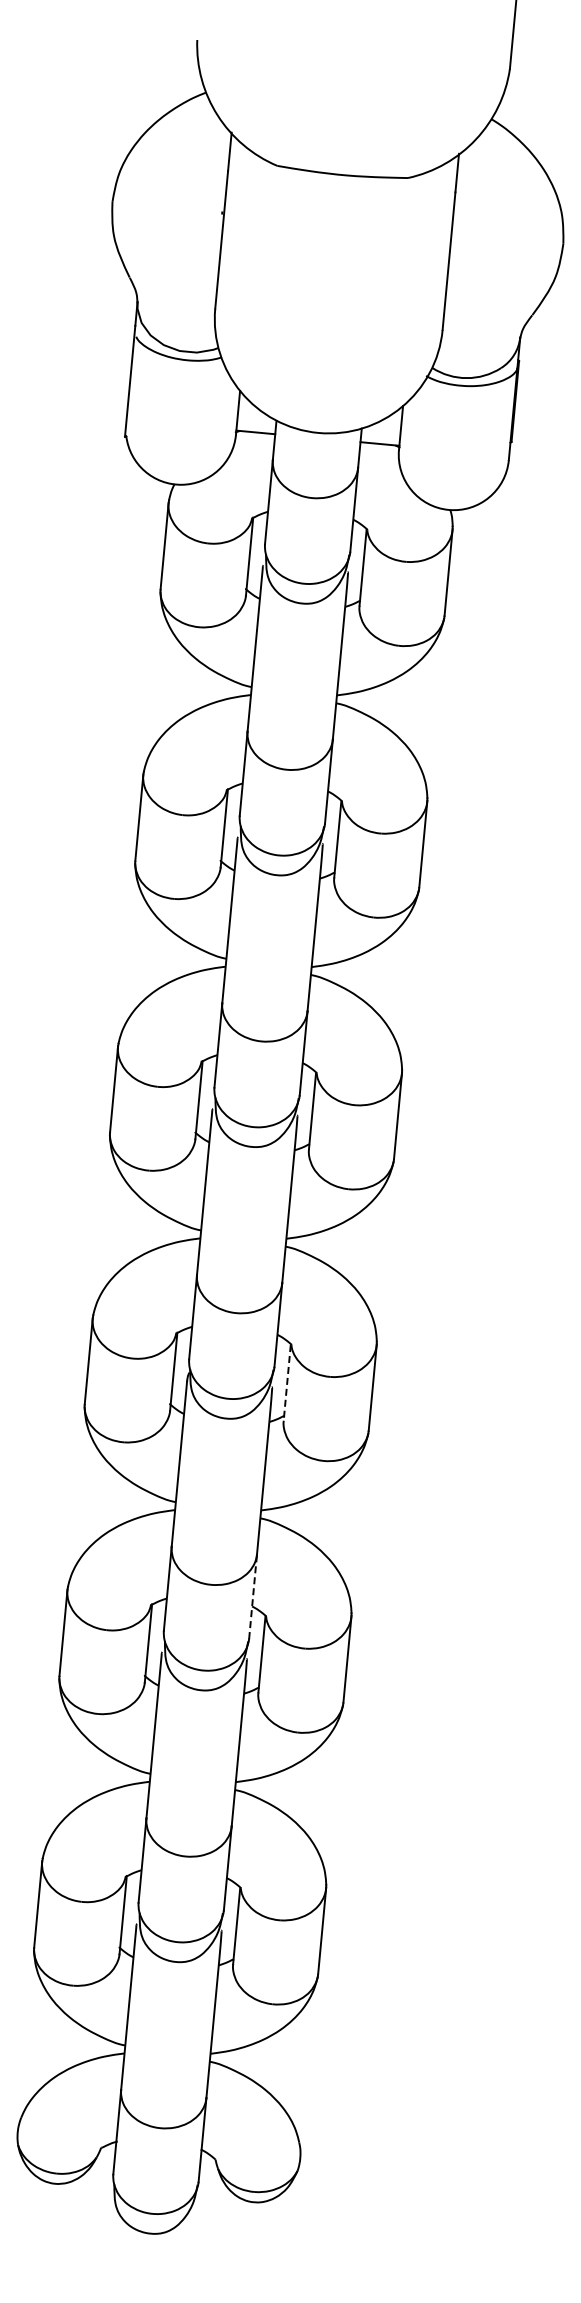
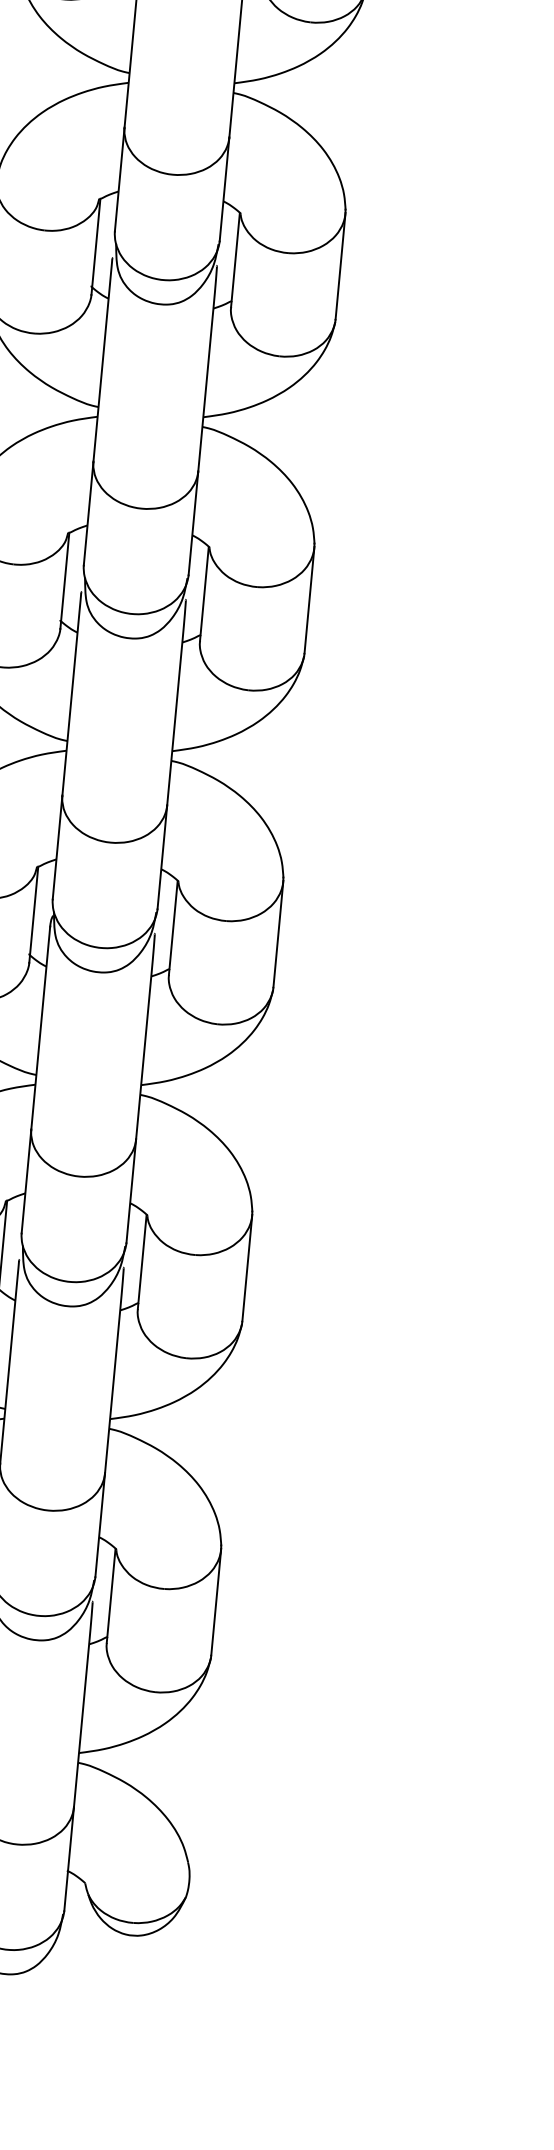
line: (287, 1383) -> (173, 929), dashed -> solid
line: (253, 1596) -> (131, 1190), dashed -> solid

